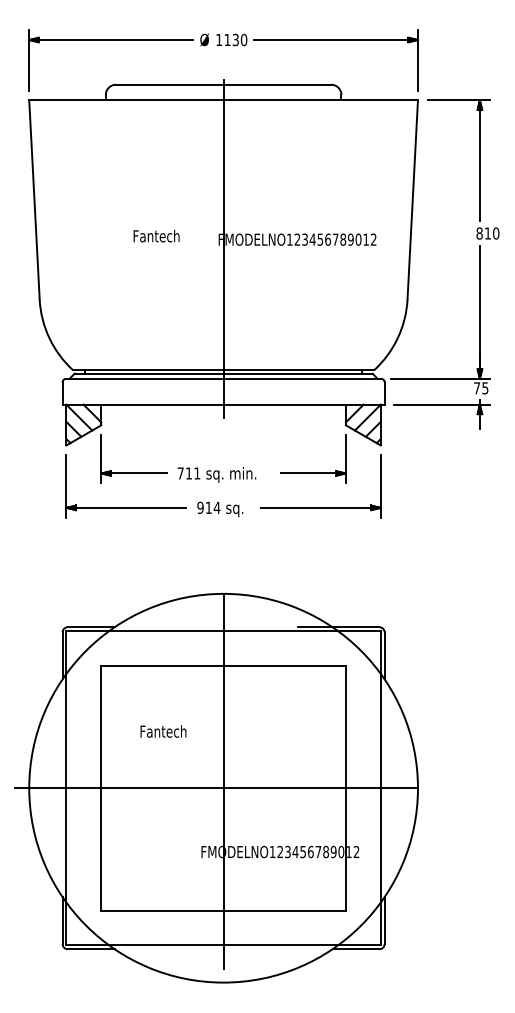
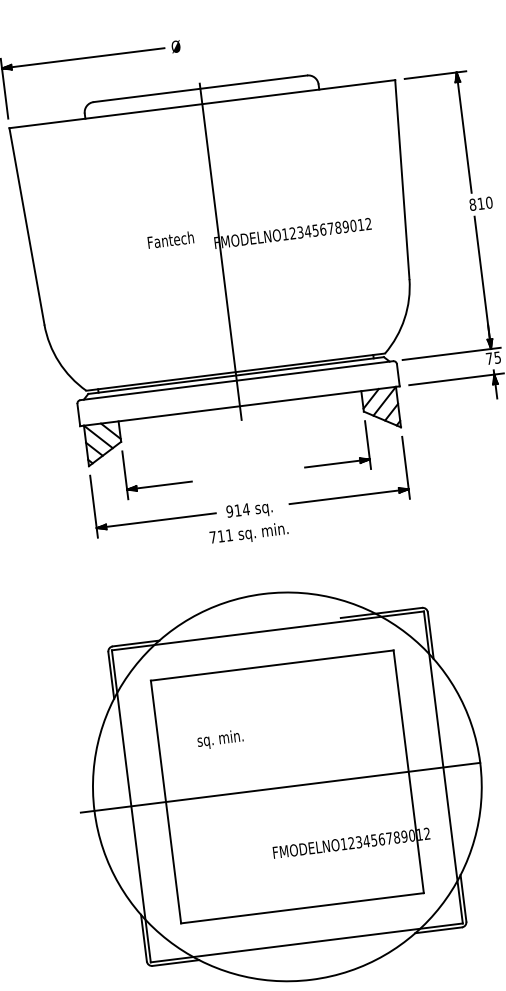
part: (317, 40) -> (288, 33), removed
text: (156, 235) -> (170, 239), moved
text: (216, 474) -> (248, 534), moved
text: (163, 732) -> (220, 739), Fantech -> sq. min.
line: (223, 780) -> (286, 779), removed

